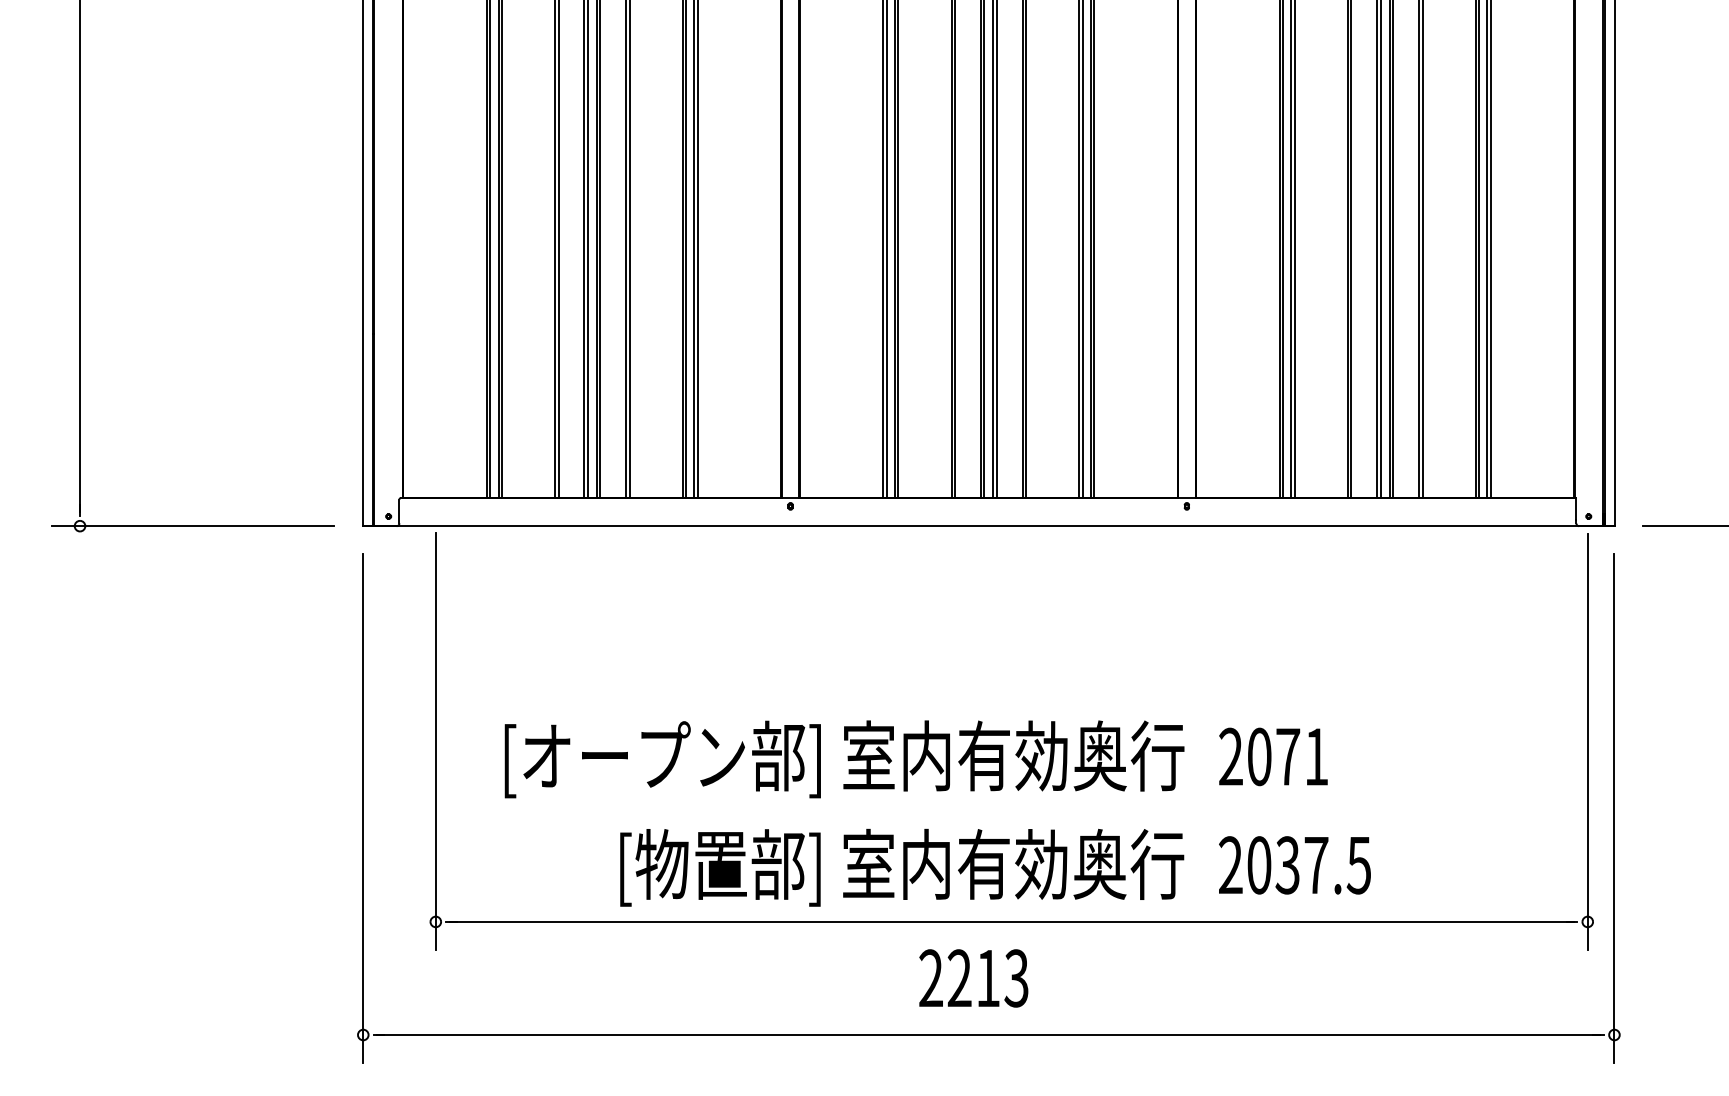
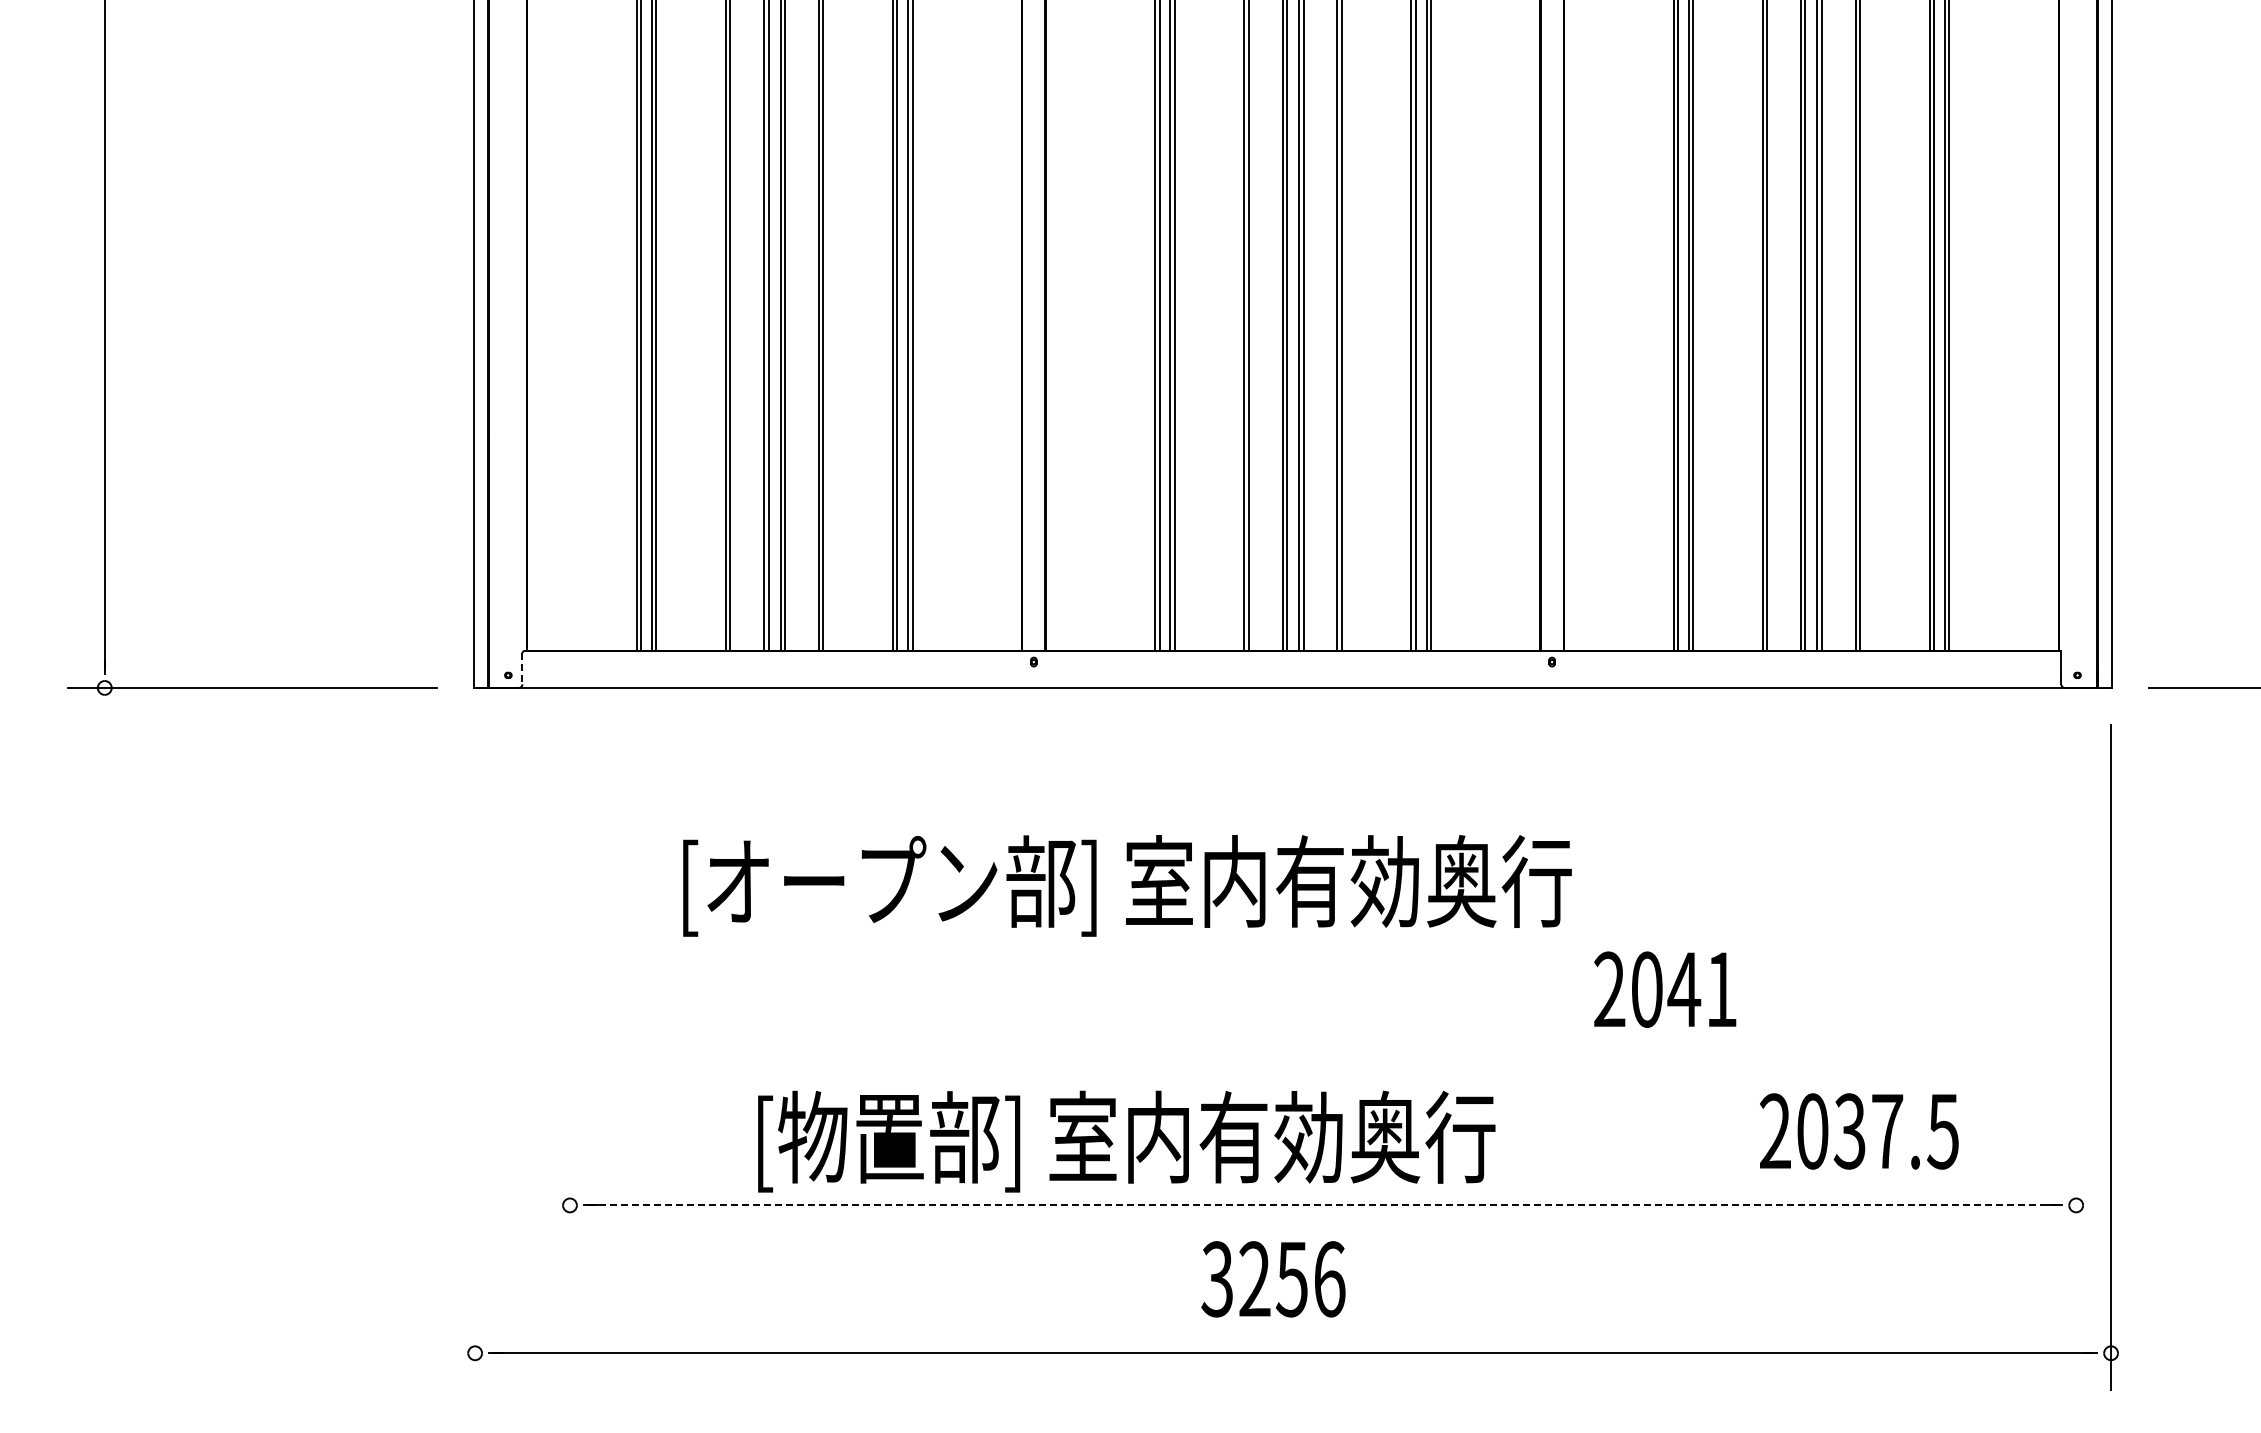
line: (399, 511) -> (522, 668), solid -> dashed
line: (435, 741) -> (569, 969), removed
line: (1588, 741) -> (2076, 969), removed
text: (1288, 756) -> (1684, 989), 2071 -> 2041
text: (844, 759) -> (1127, 885), moved
line: (363, 808) -> (475, 1057), removed
text: (1295, 865) -> (1859, 1131), moved
text: (901, 867) -> (1126, 1141), moved
line: (1012, 921) -> (1323, 1205), solid -> dashed
text: (973, 978) -> (1273, 1279), 2213 -> 3256

